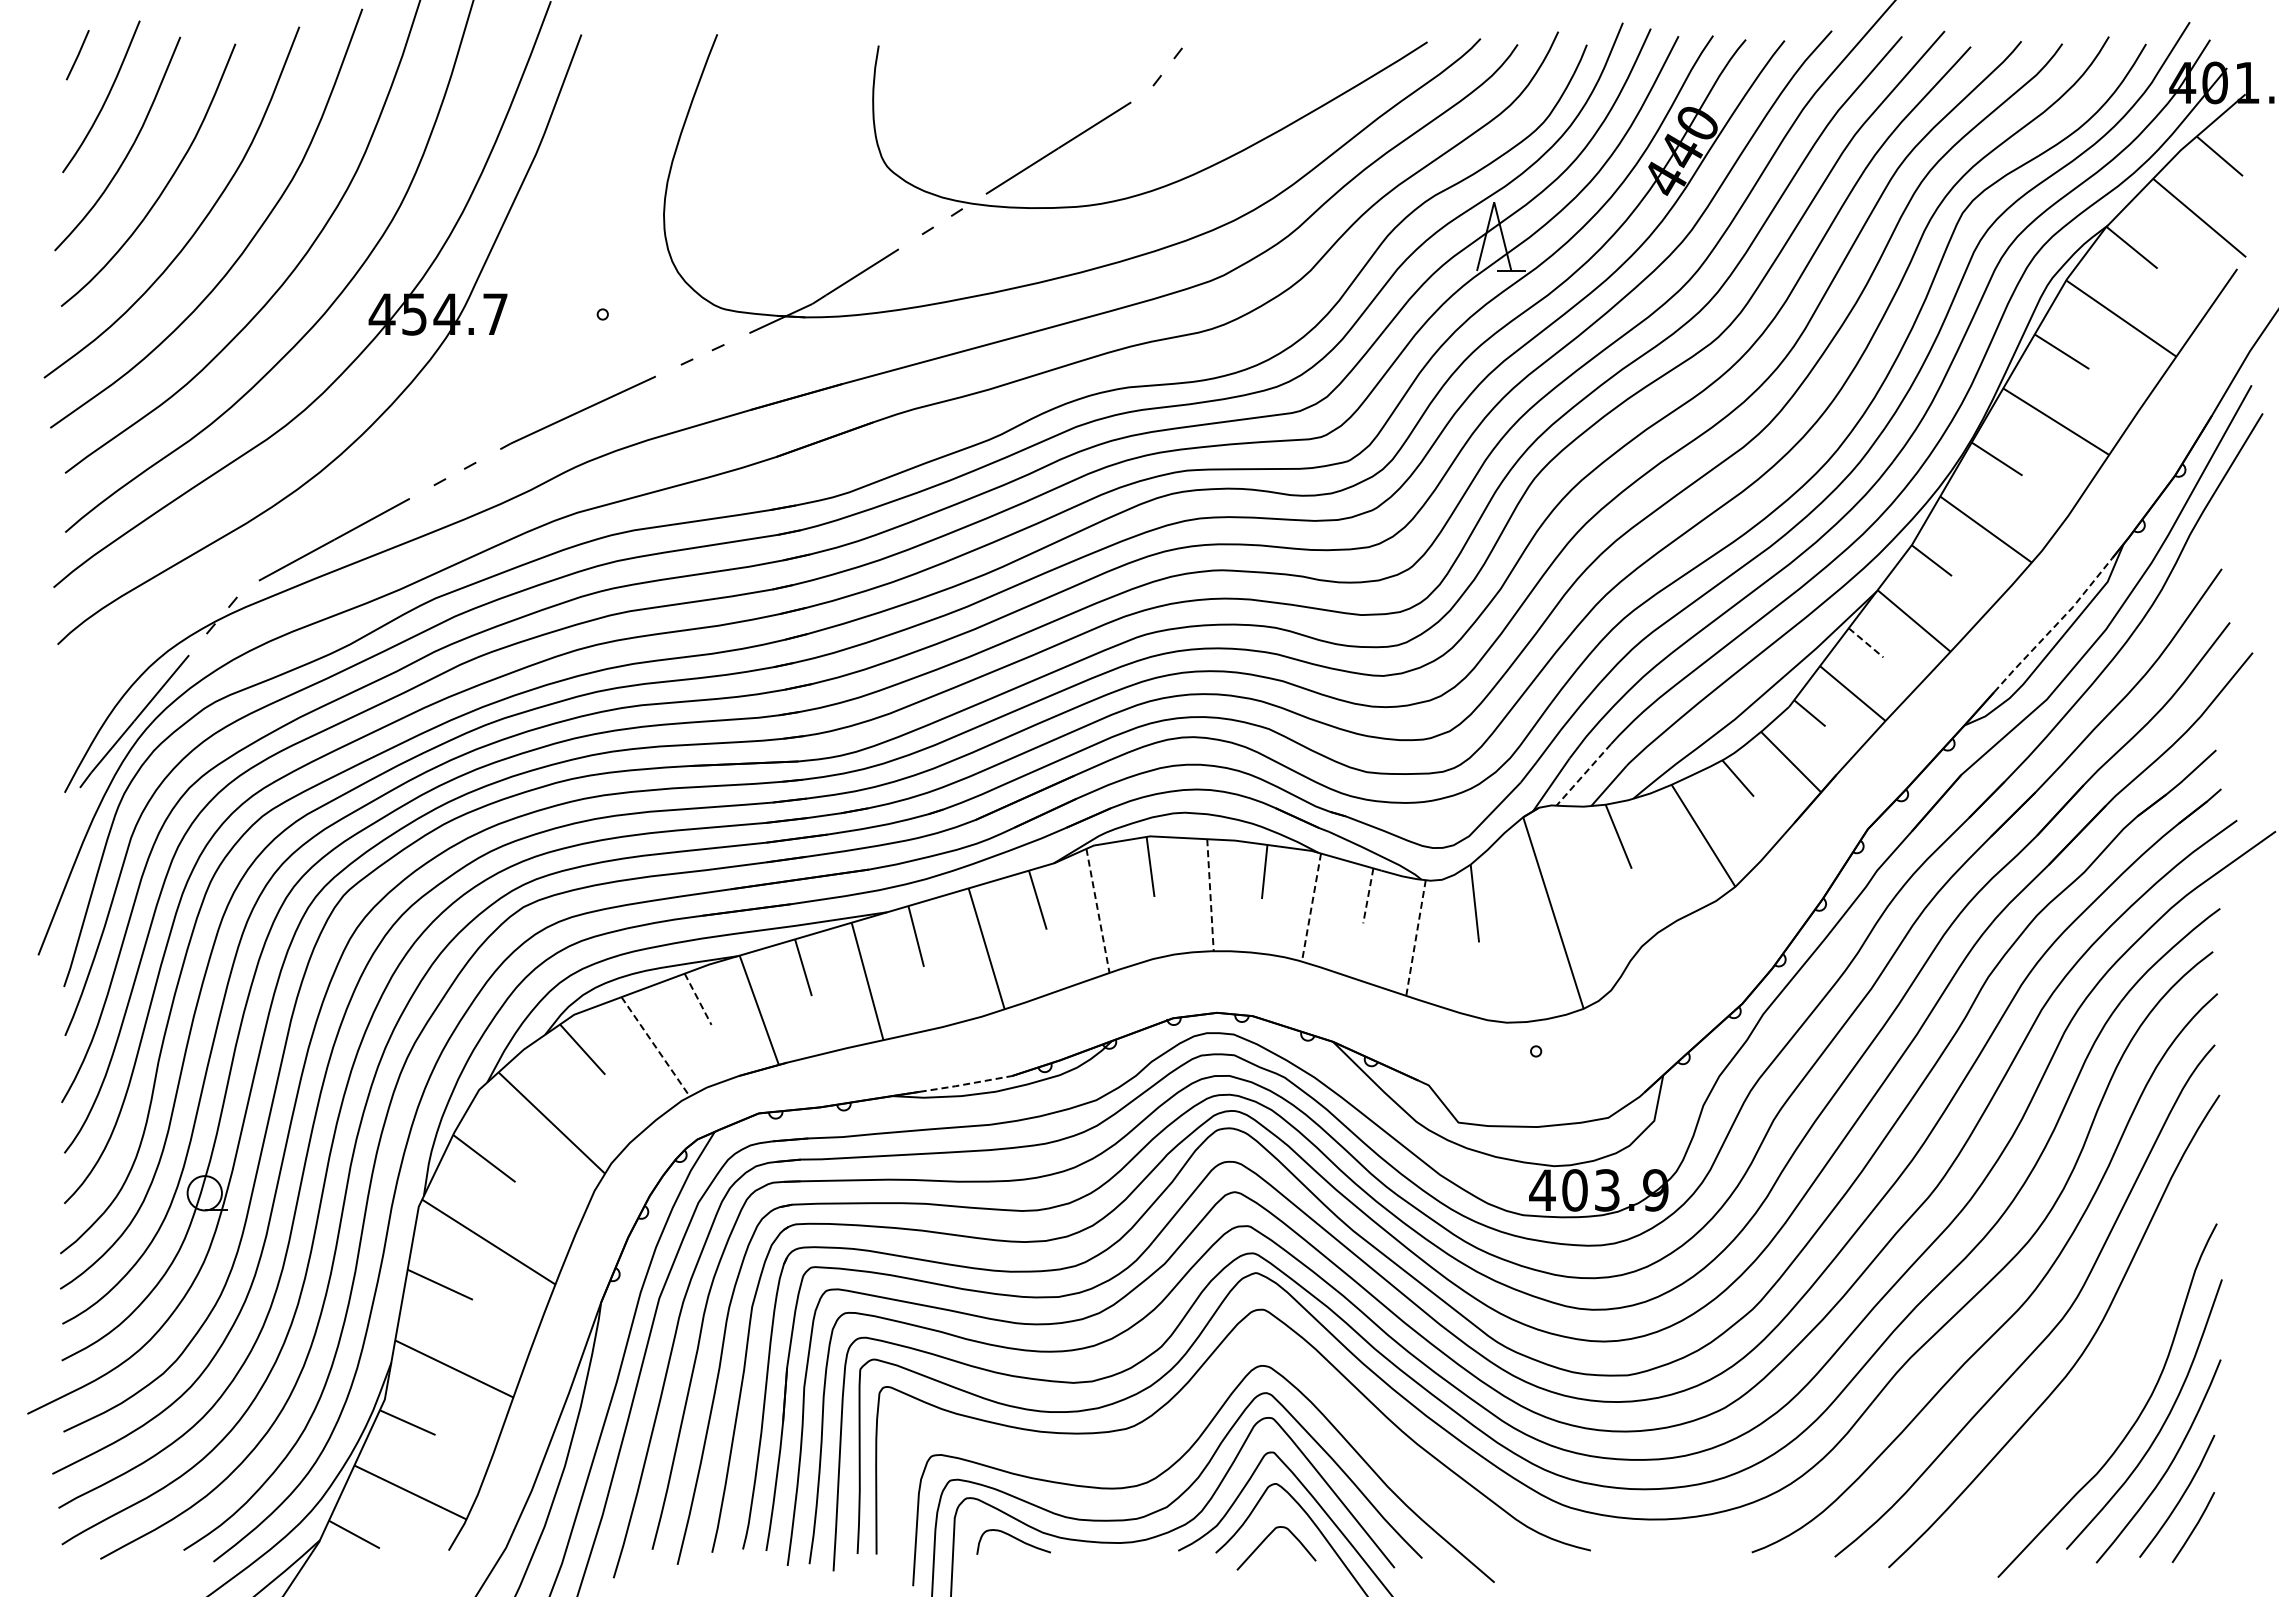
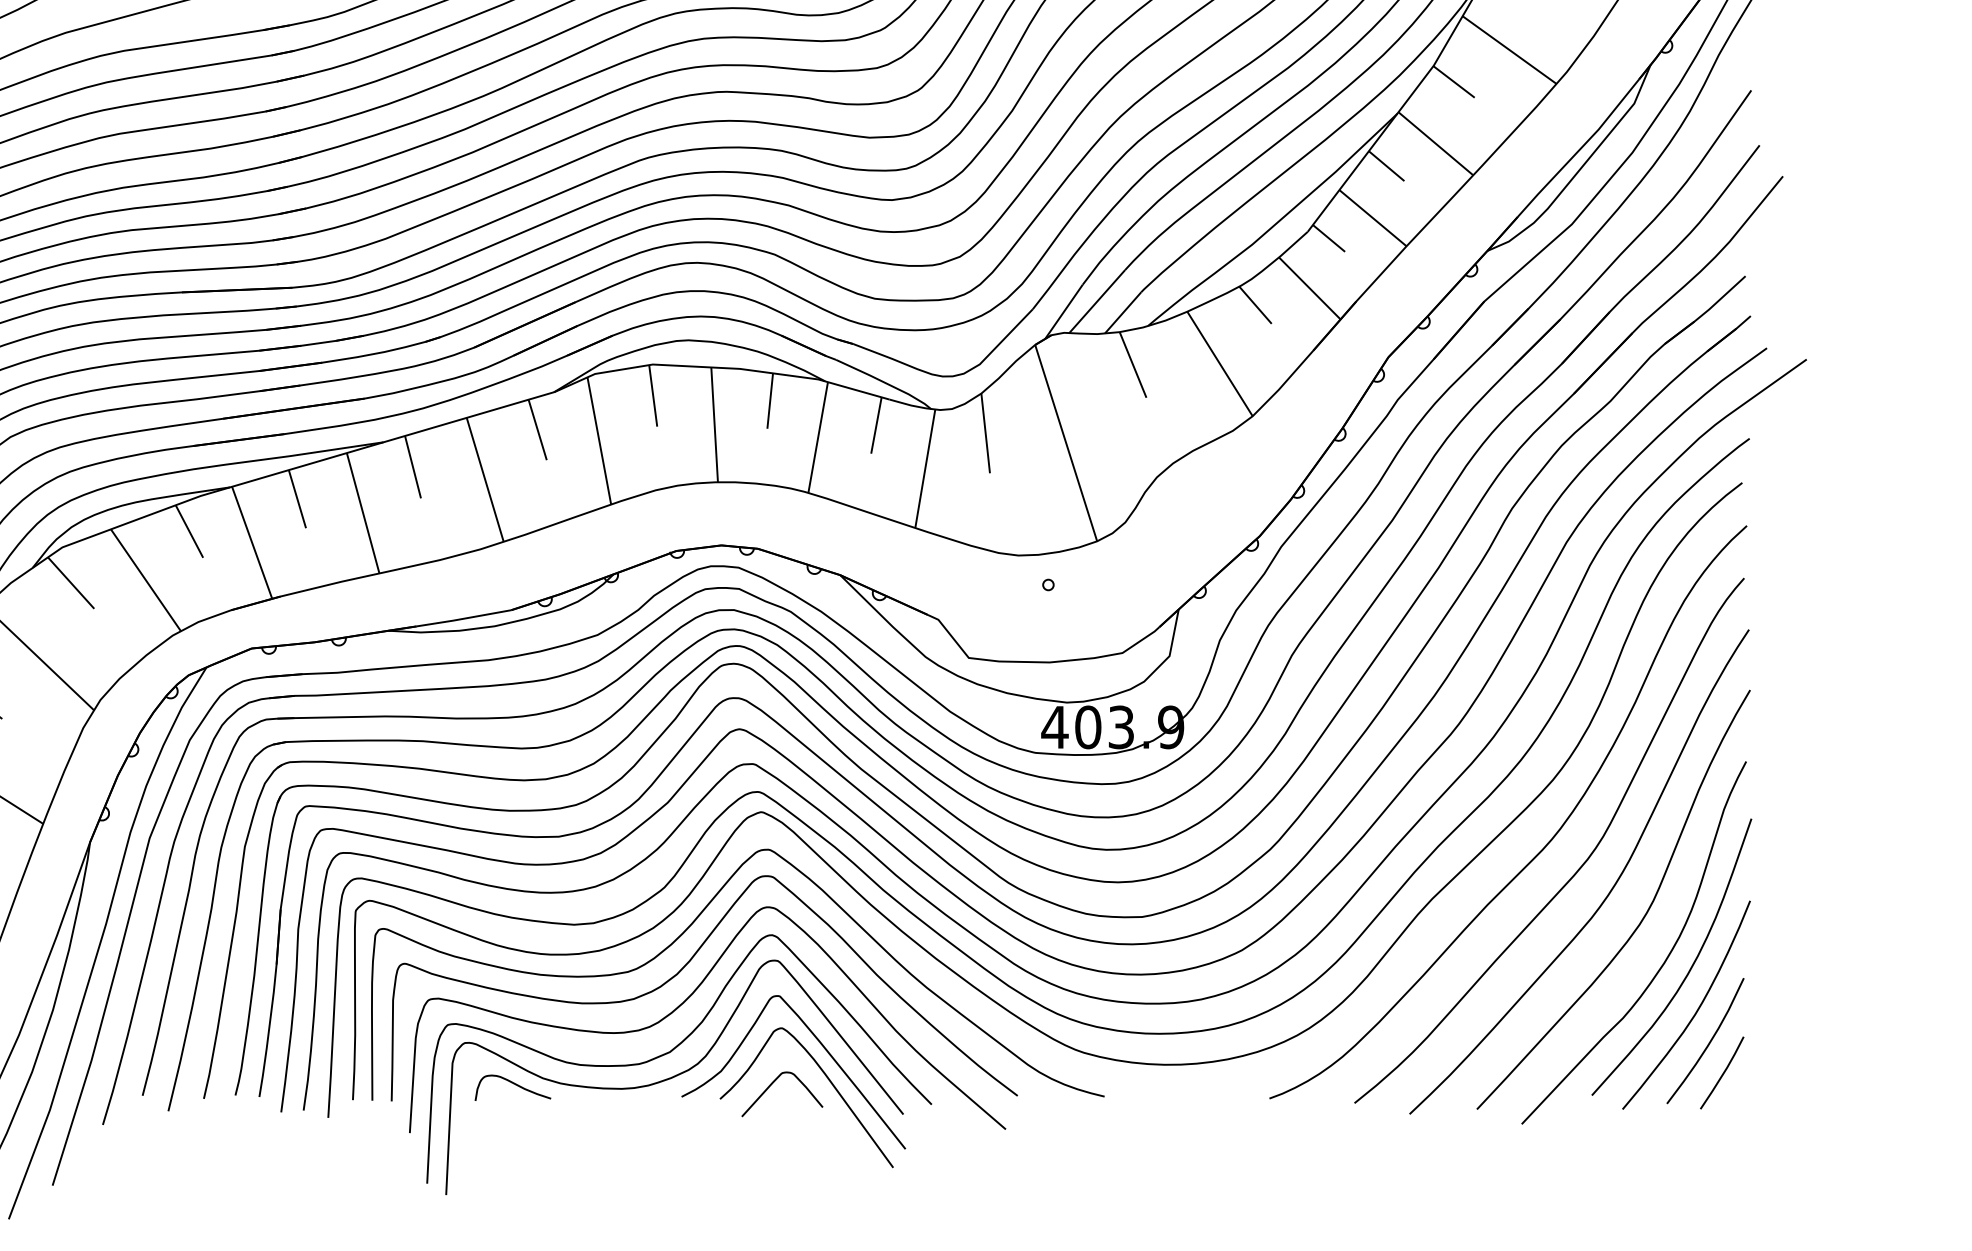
line: (2054, 626) -> (1579, 149), dashed -> solid
line: (1866, 642) -> (1387, 165), dashed -> solid
line: (1583, 775) -> (1096, 302), dashed -> solid
line: (1210, 895) -> (714, 425), dashed -> solid
line: (1368, 895) -> (876, 425), dashed -> solid
line: (1311, 907) -> (818, 437), dashed -> solid
line: (1098, 911) -> (599, 441), dashed -> solid
line: (1416, 938) -> (925, 469), dashed -> solid
line: (698, 999) -> (189, 531), dashed -> solid
line: (655, 1047) -> (145, 580), dashed -> solid
line: (965, 1084) -> (463, 618), dashed -> solid
curve: (2116, 1374) -> (1643, 916), added
curve: (1181, 1424) -> (684, 967), added

